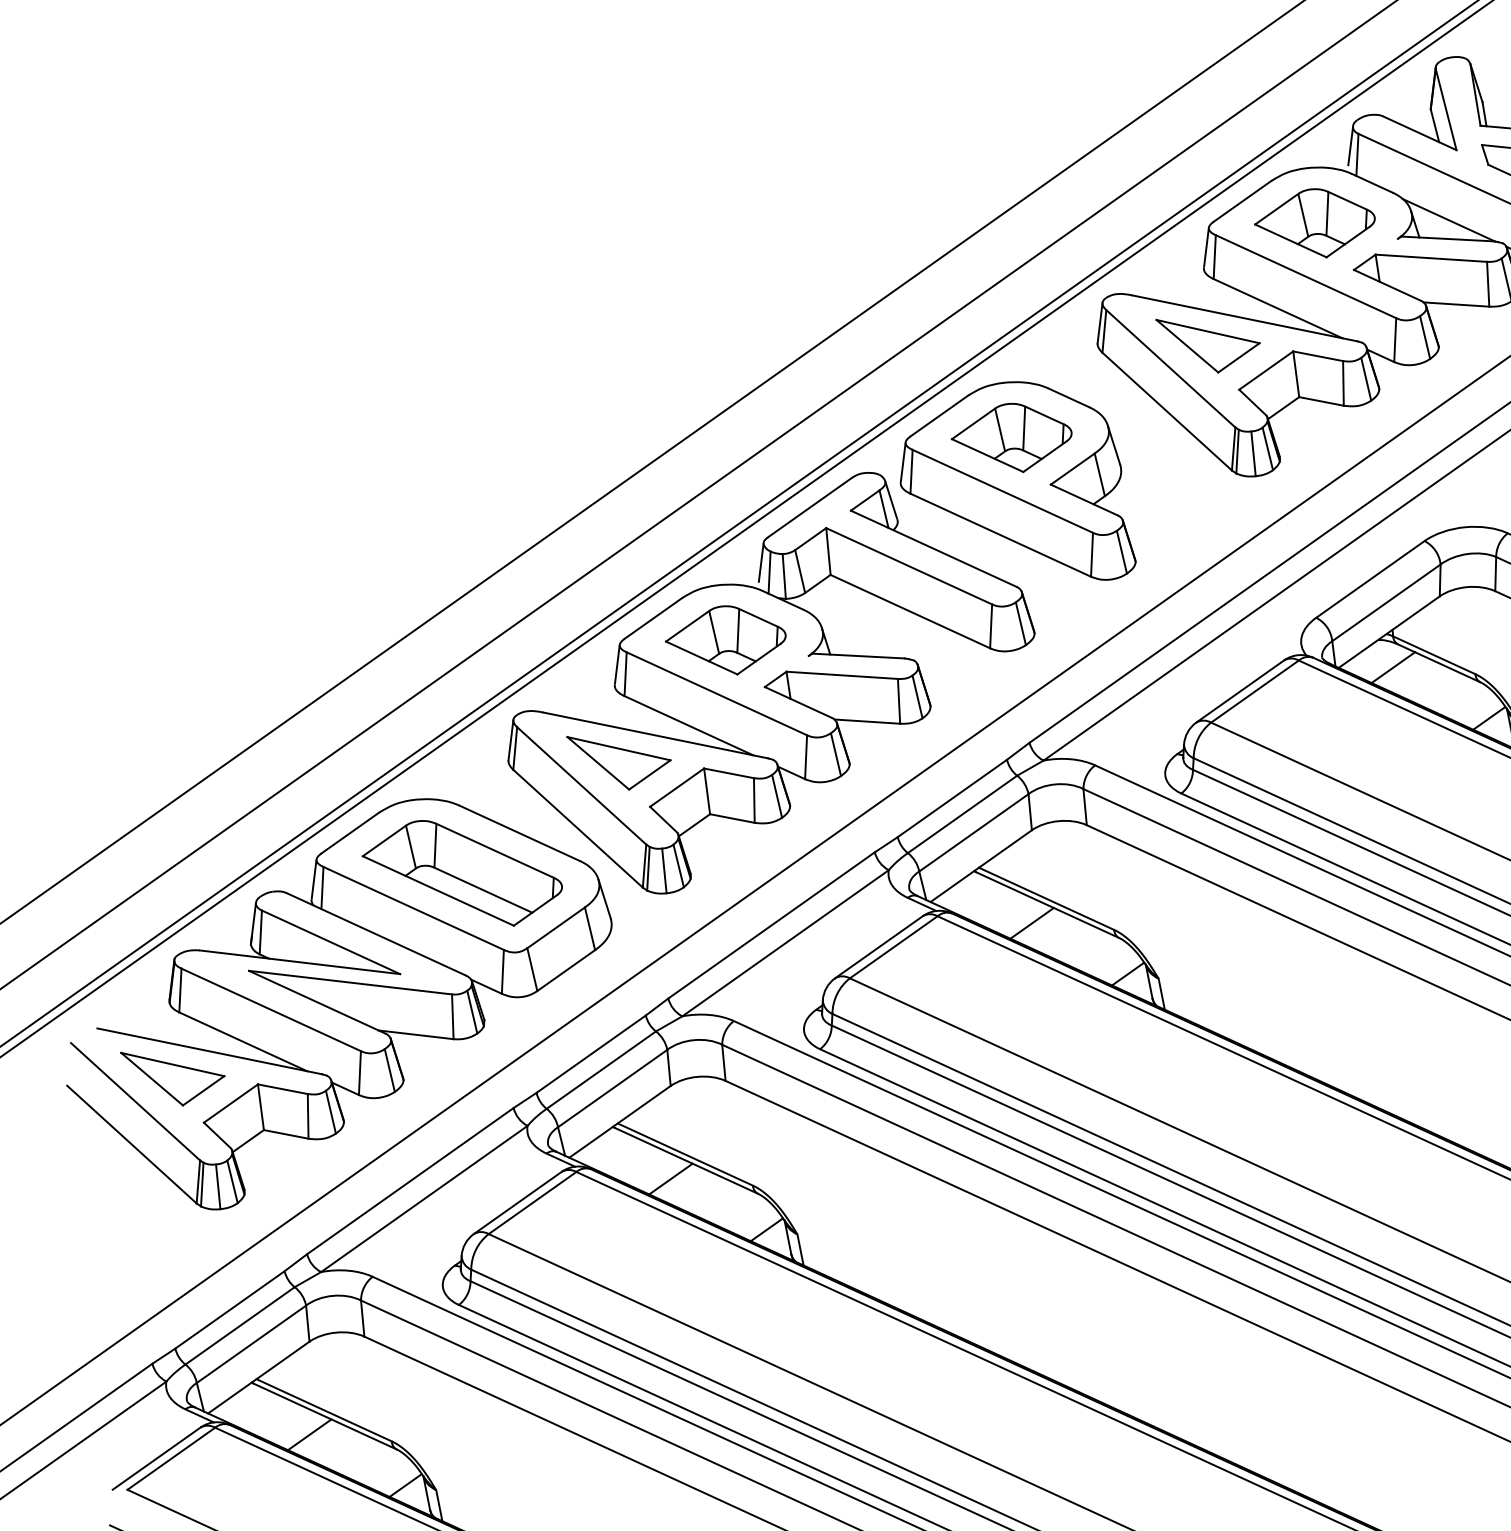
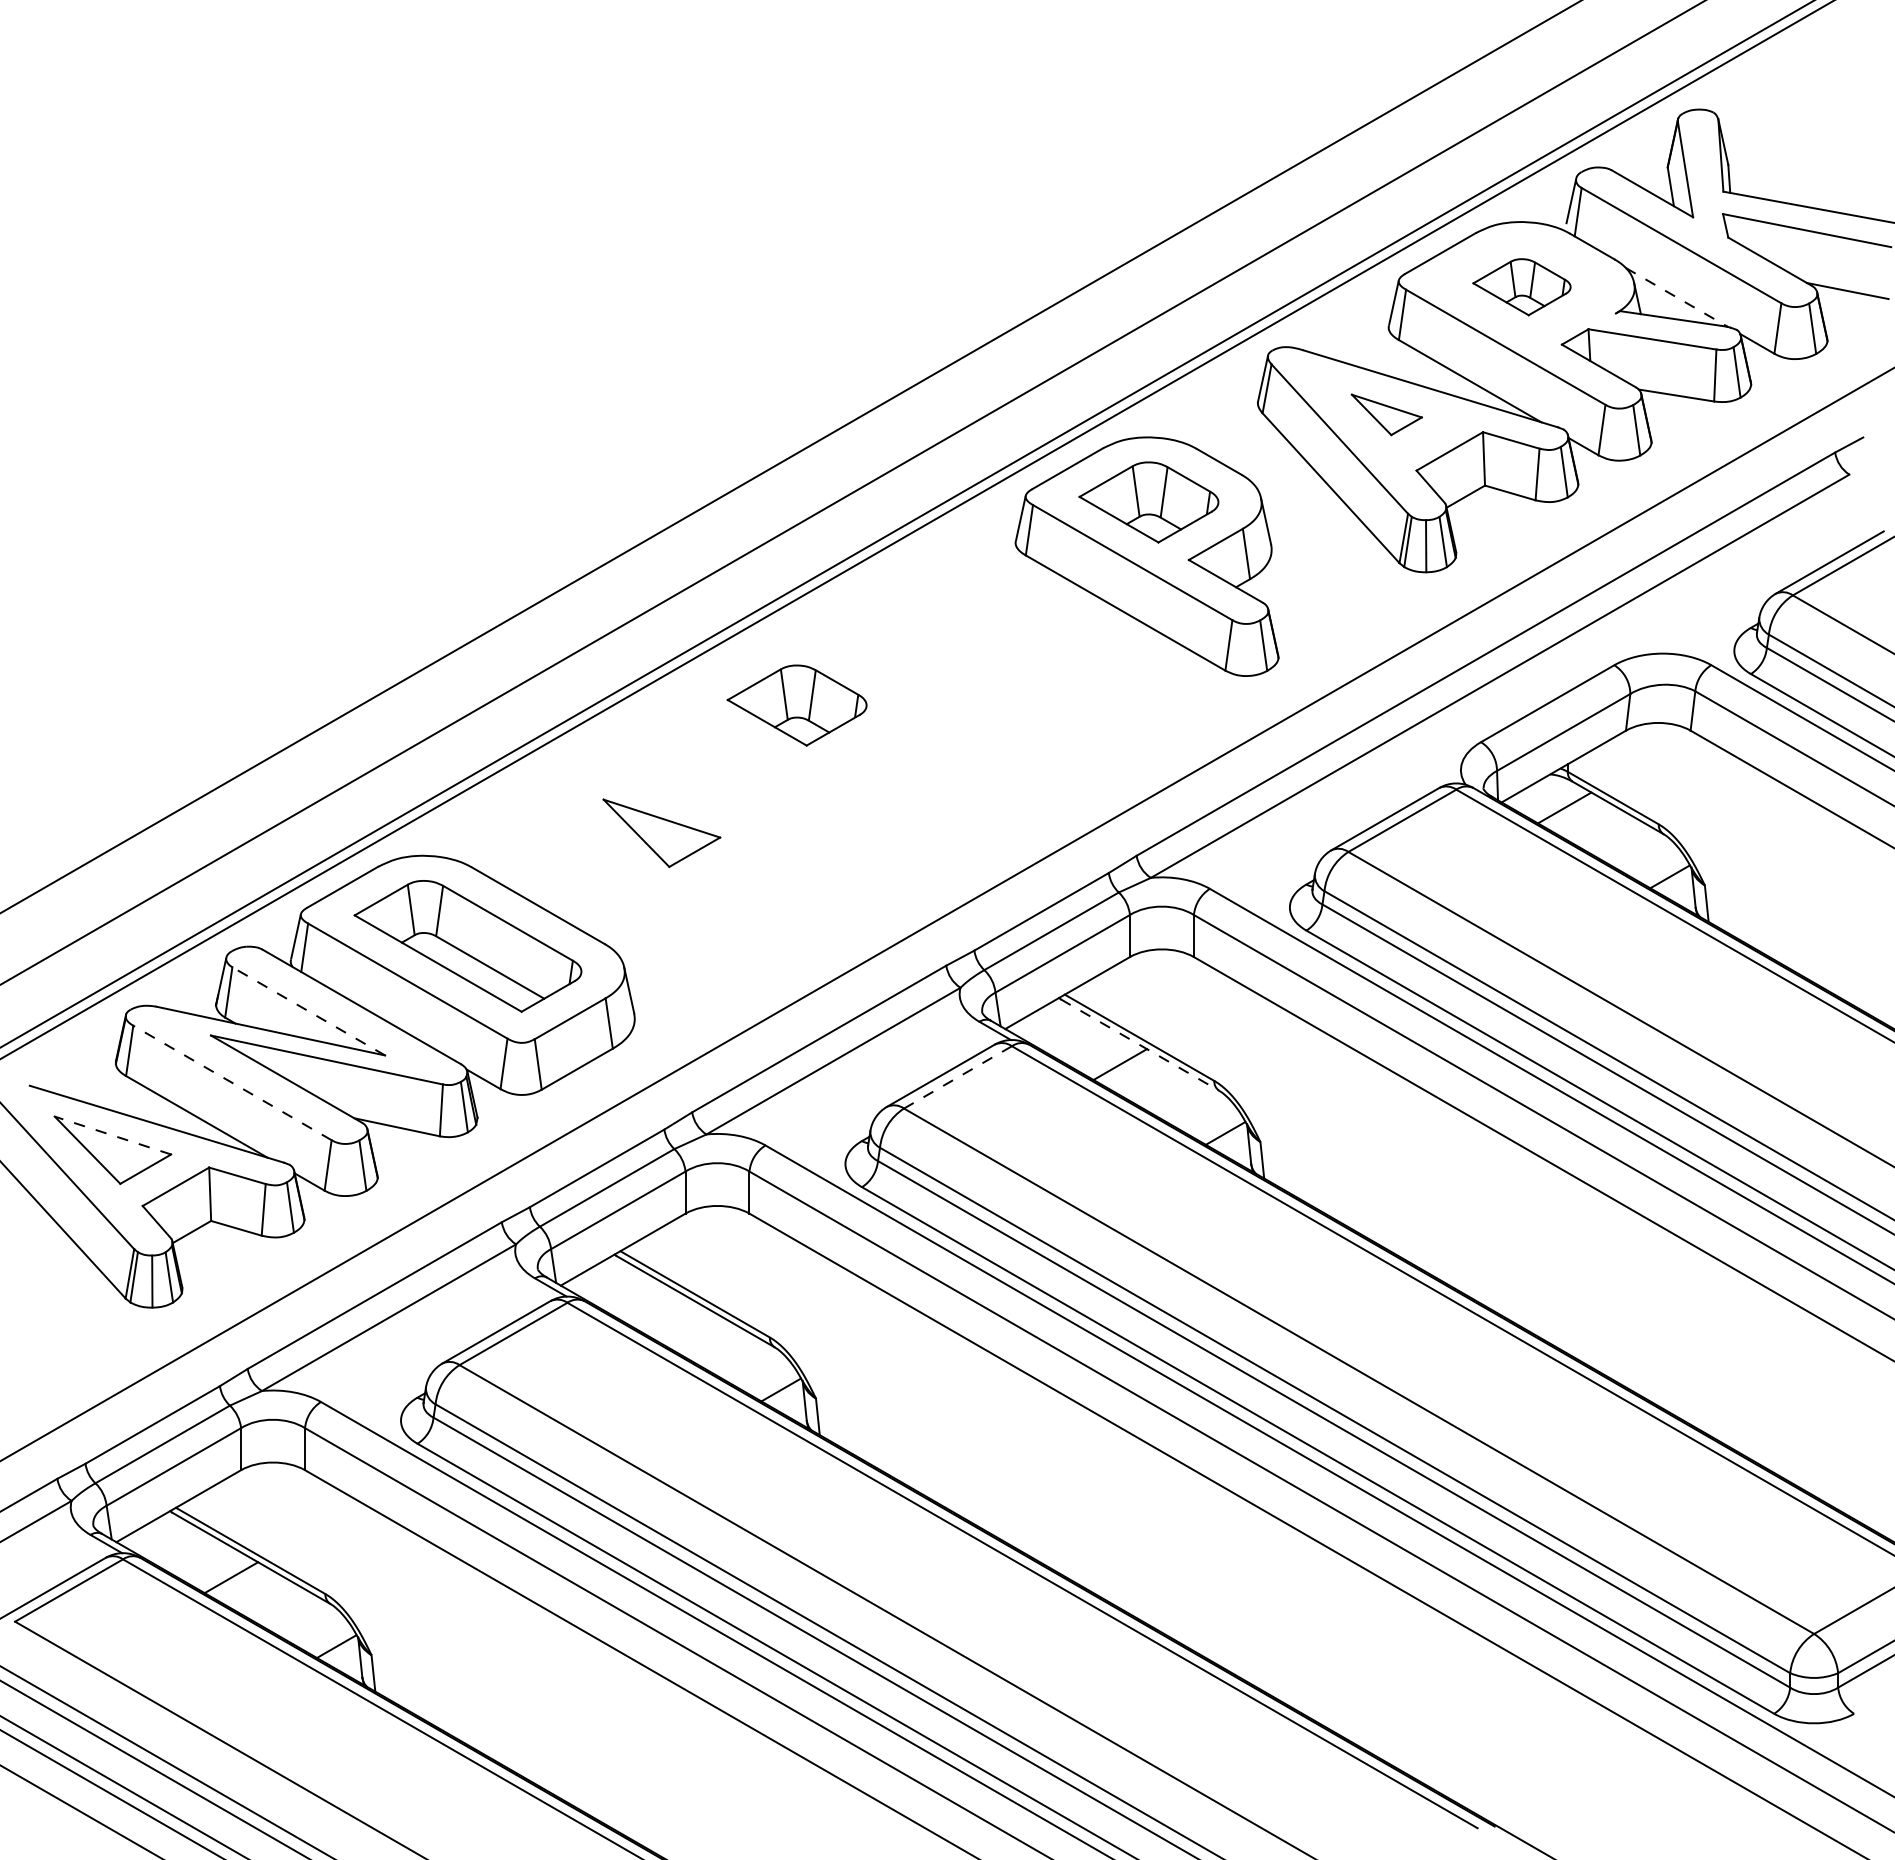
line: (1449, 220) -> (1677, 297), solid -> dashed
part: (1314, 224) -> (1521, 287), size x0.7
part: (1208, 343) -> (1386, 414), size x0.6
part: (770, 682) -> (843, 758), removed
line: (1047, 905) -> (1140, 1045), solid -> dashed
line: (330, 942) -> (308, 1011), solid -> dashed
line: (893, 947) -> (957, 1077), solid -> dashed
line: (271, 1009) -> (232, 1082), solid -> dashed
line: (172, 1064) -> (112, 1135), solid -> dashed
line: (670, 1178) -> (675, 1320), removed

